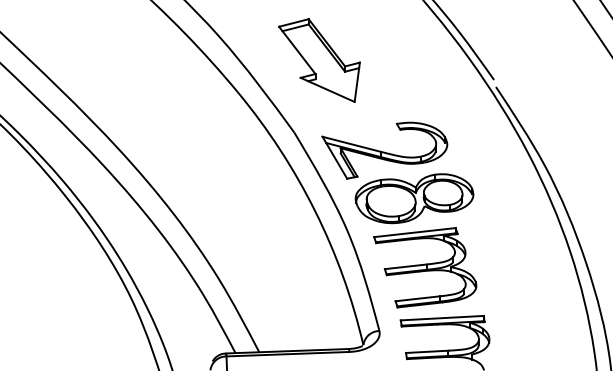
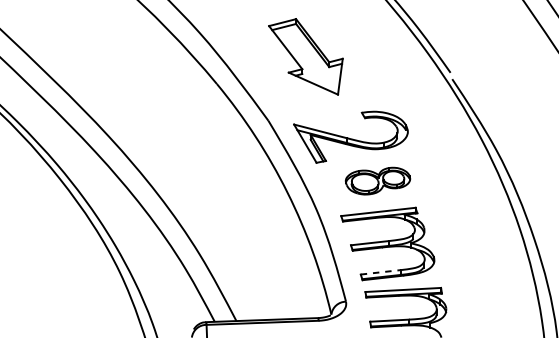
part: (319, 60) -> (305, 56), moved
part: (414, 198) -> (377, 180), size x0.6
line: (418, 298) -> (381, 272), solid -> dashed

